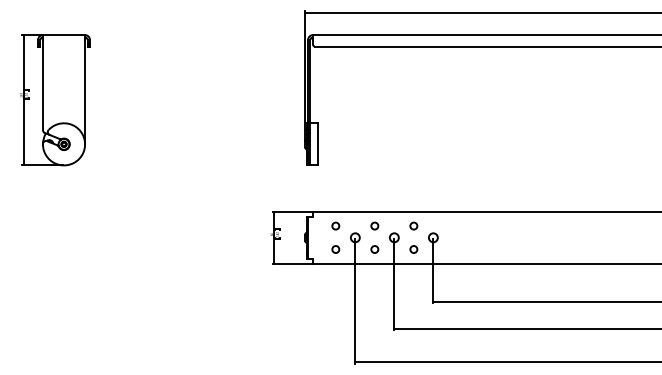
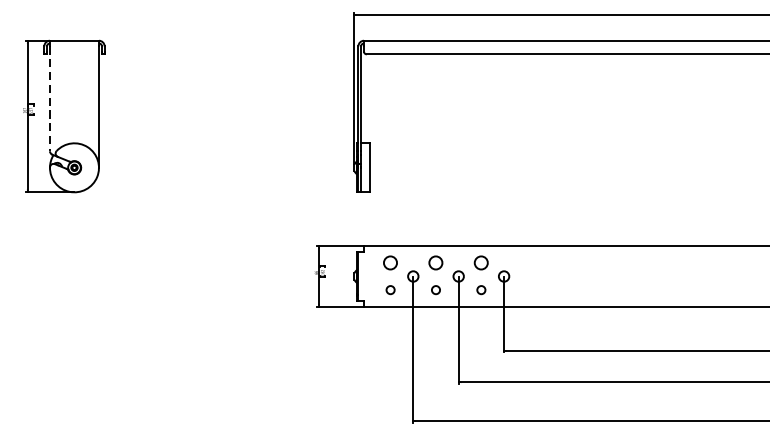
line: (42, 85) -> (49, 99), solid -> dashed
circle: (335, 225) -> (390, 262), size x1.6
circle: (374, 225) -> (435, 262), size x1.6
circle: (413, 225) -> (480, 262), size x1.6

